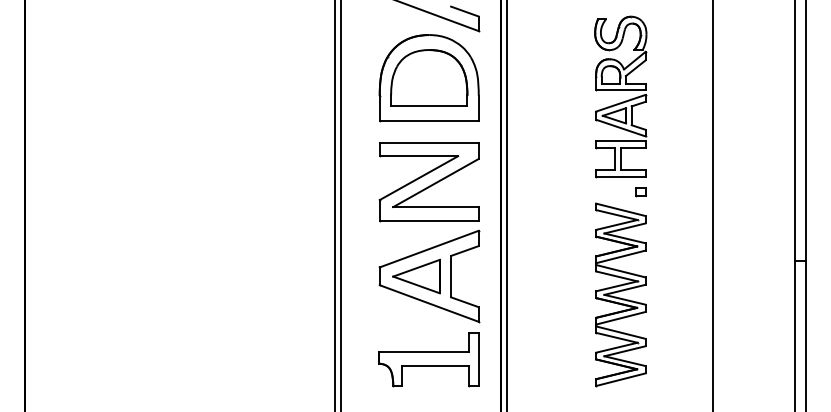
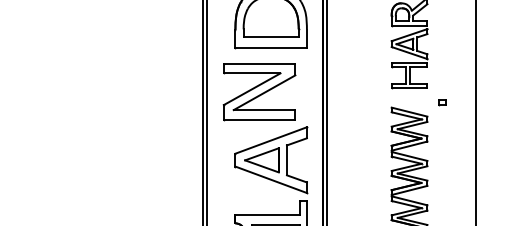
part: (428, 182) -> (259, 92), moved
part: (640, 192) -> (441, 102), moved

